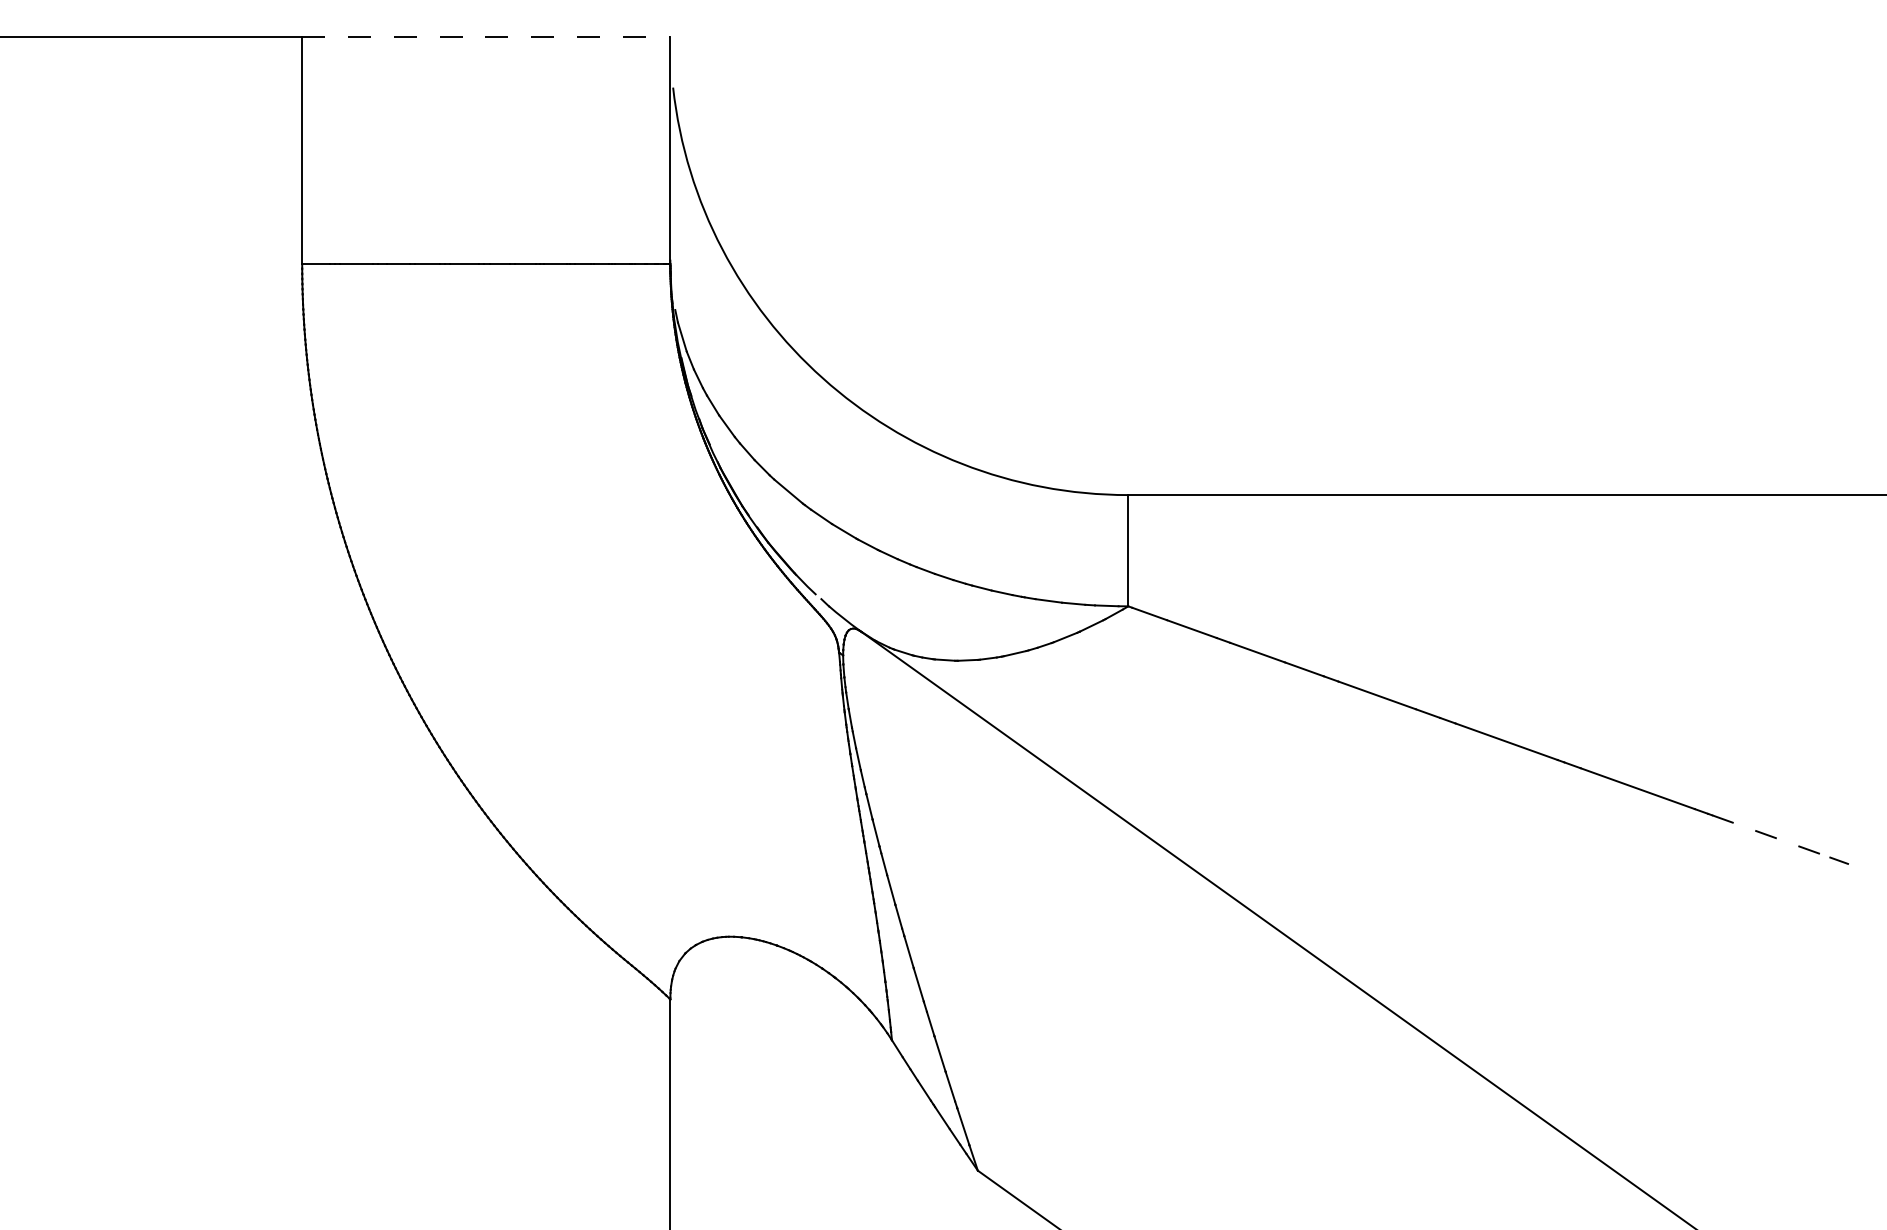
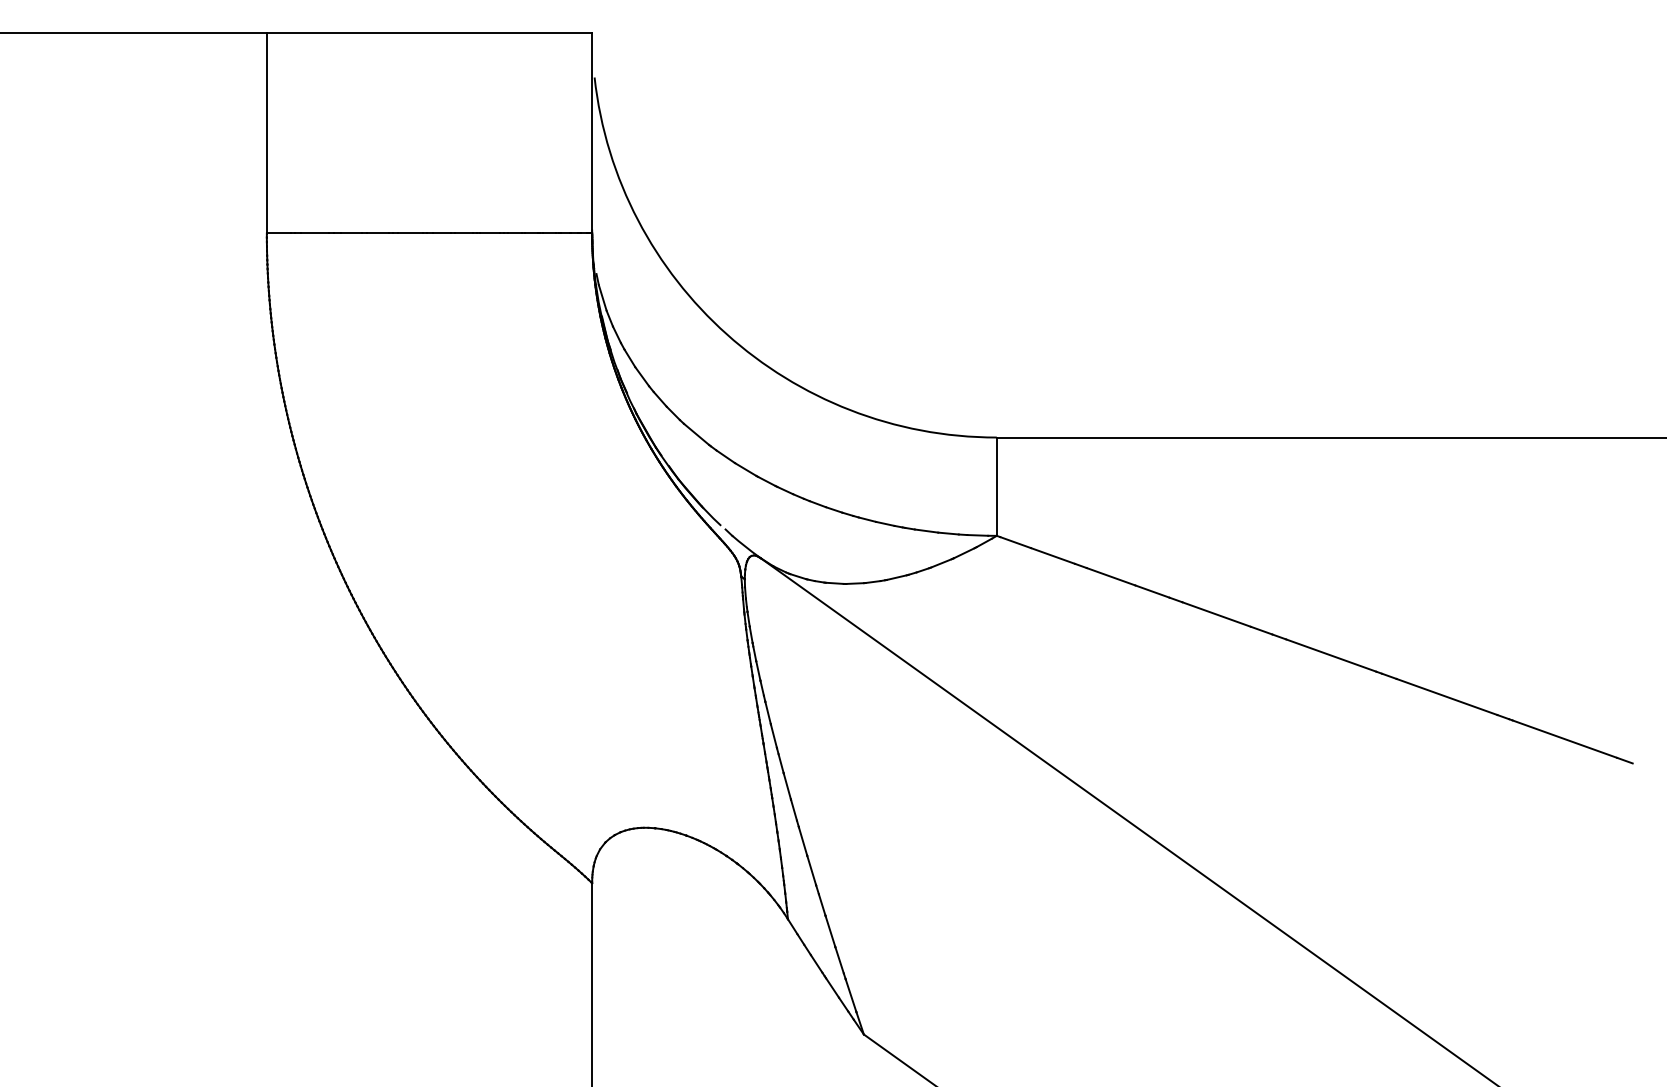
line: (486, 37) -> (429, 33), dashed -> solid
line: (1771, 836) -> (1565, 739), dashed -> solid

